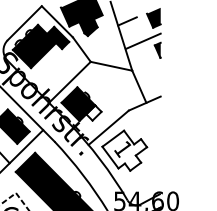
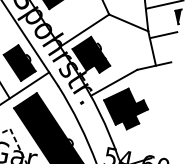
line: (147, 71) -> (163, 35), added
fill: (93, 112) -> (102, 64), added
fill: (124, 150) -> (125, 108), added

